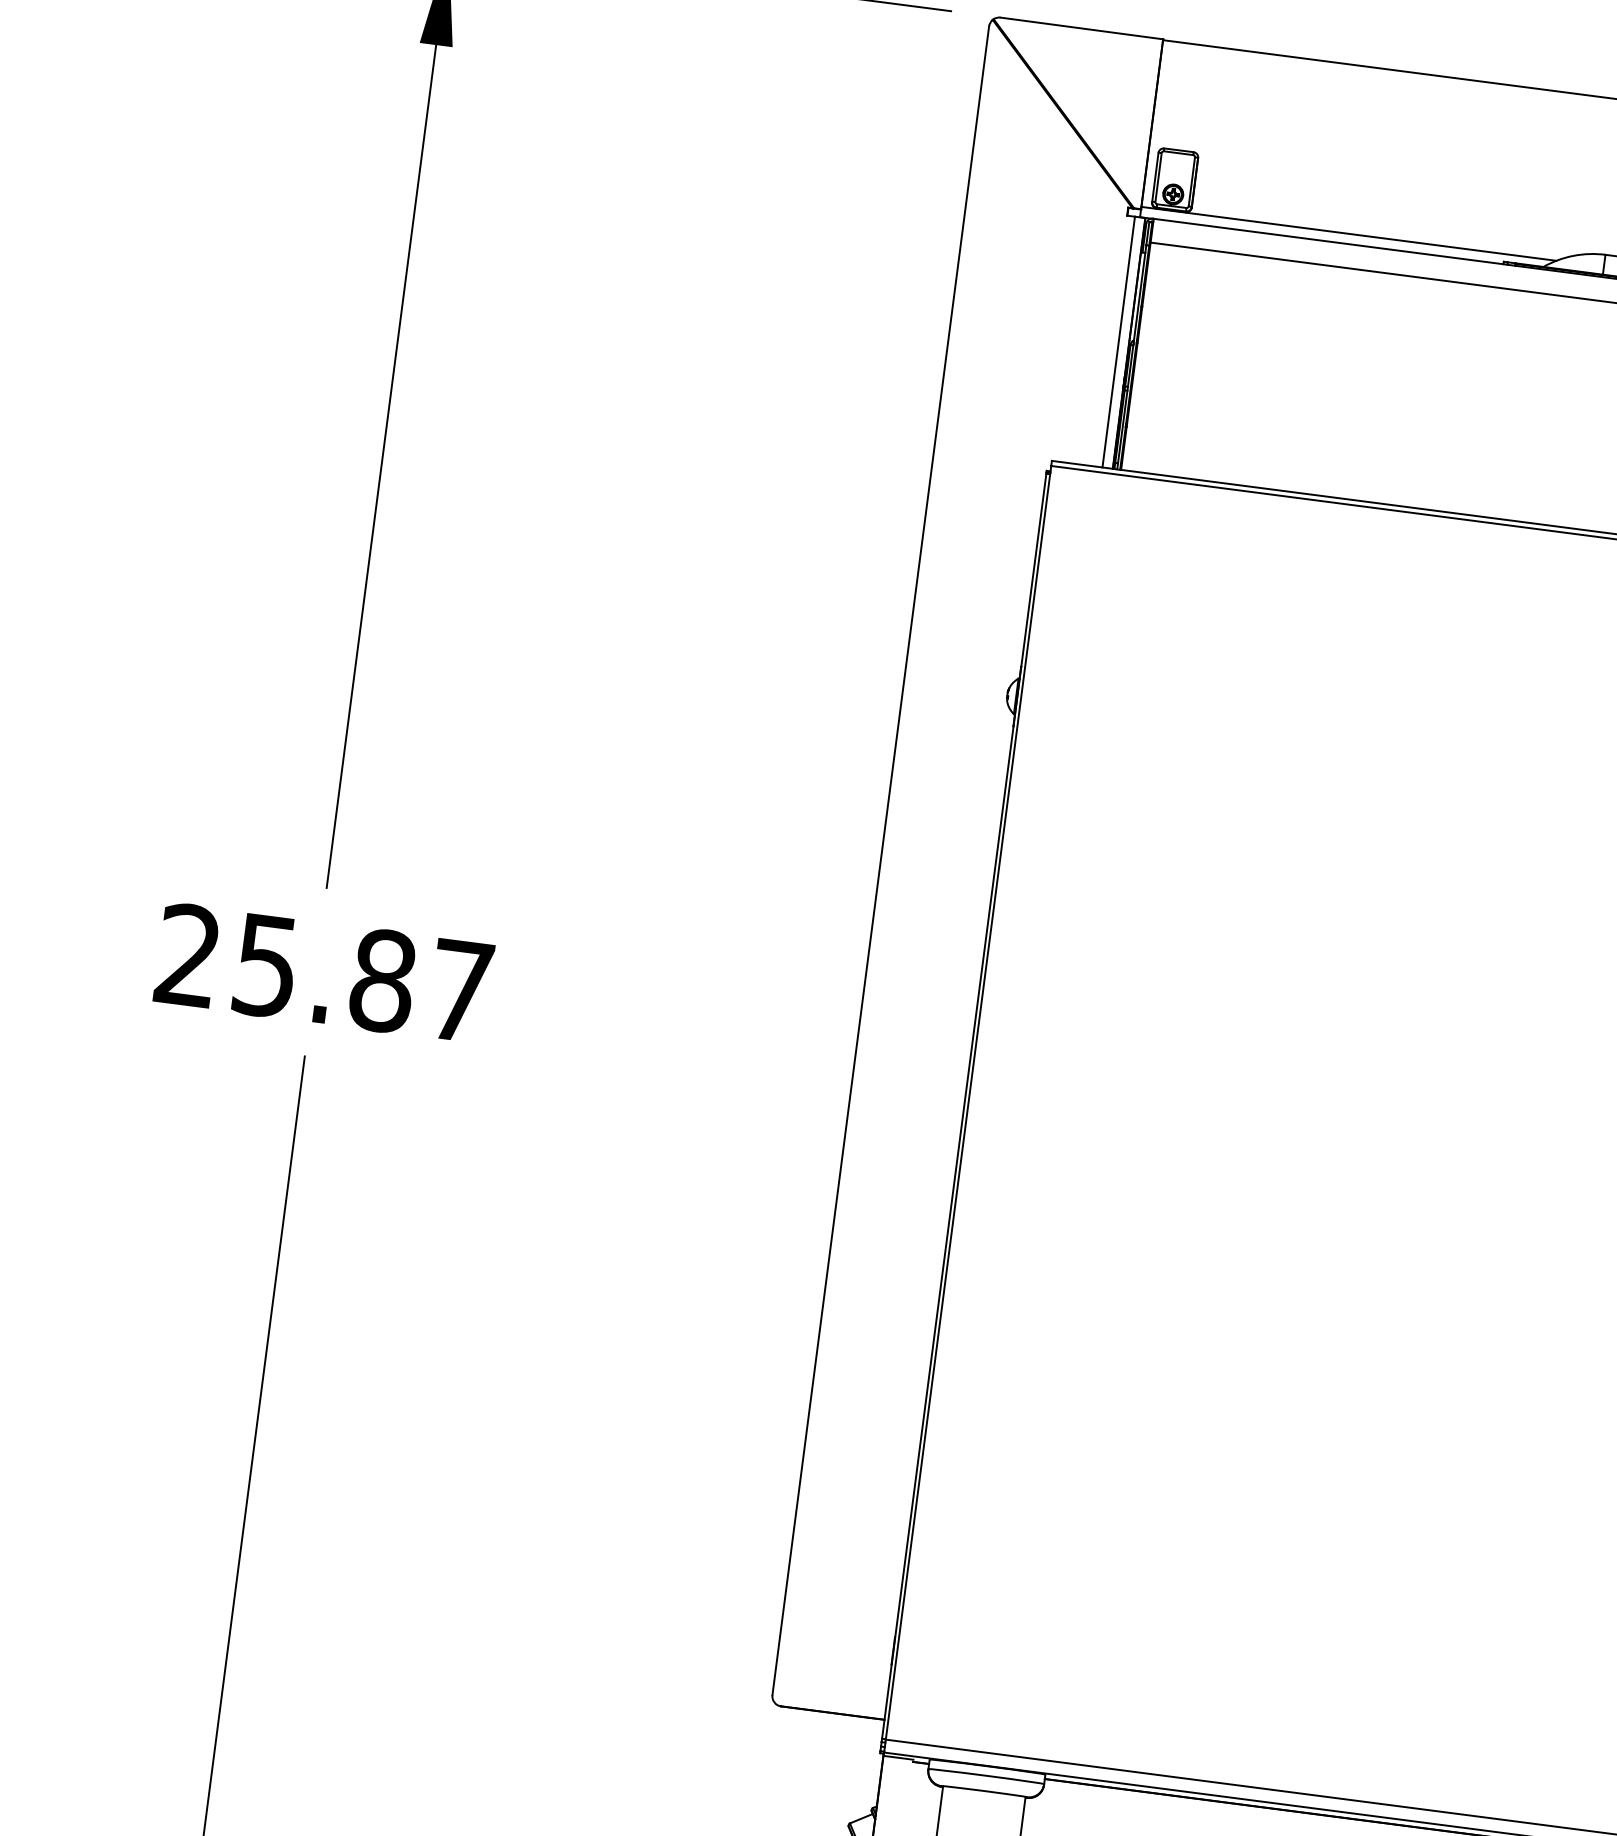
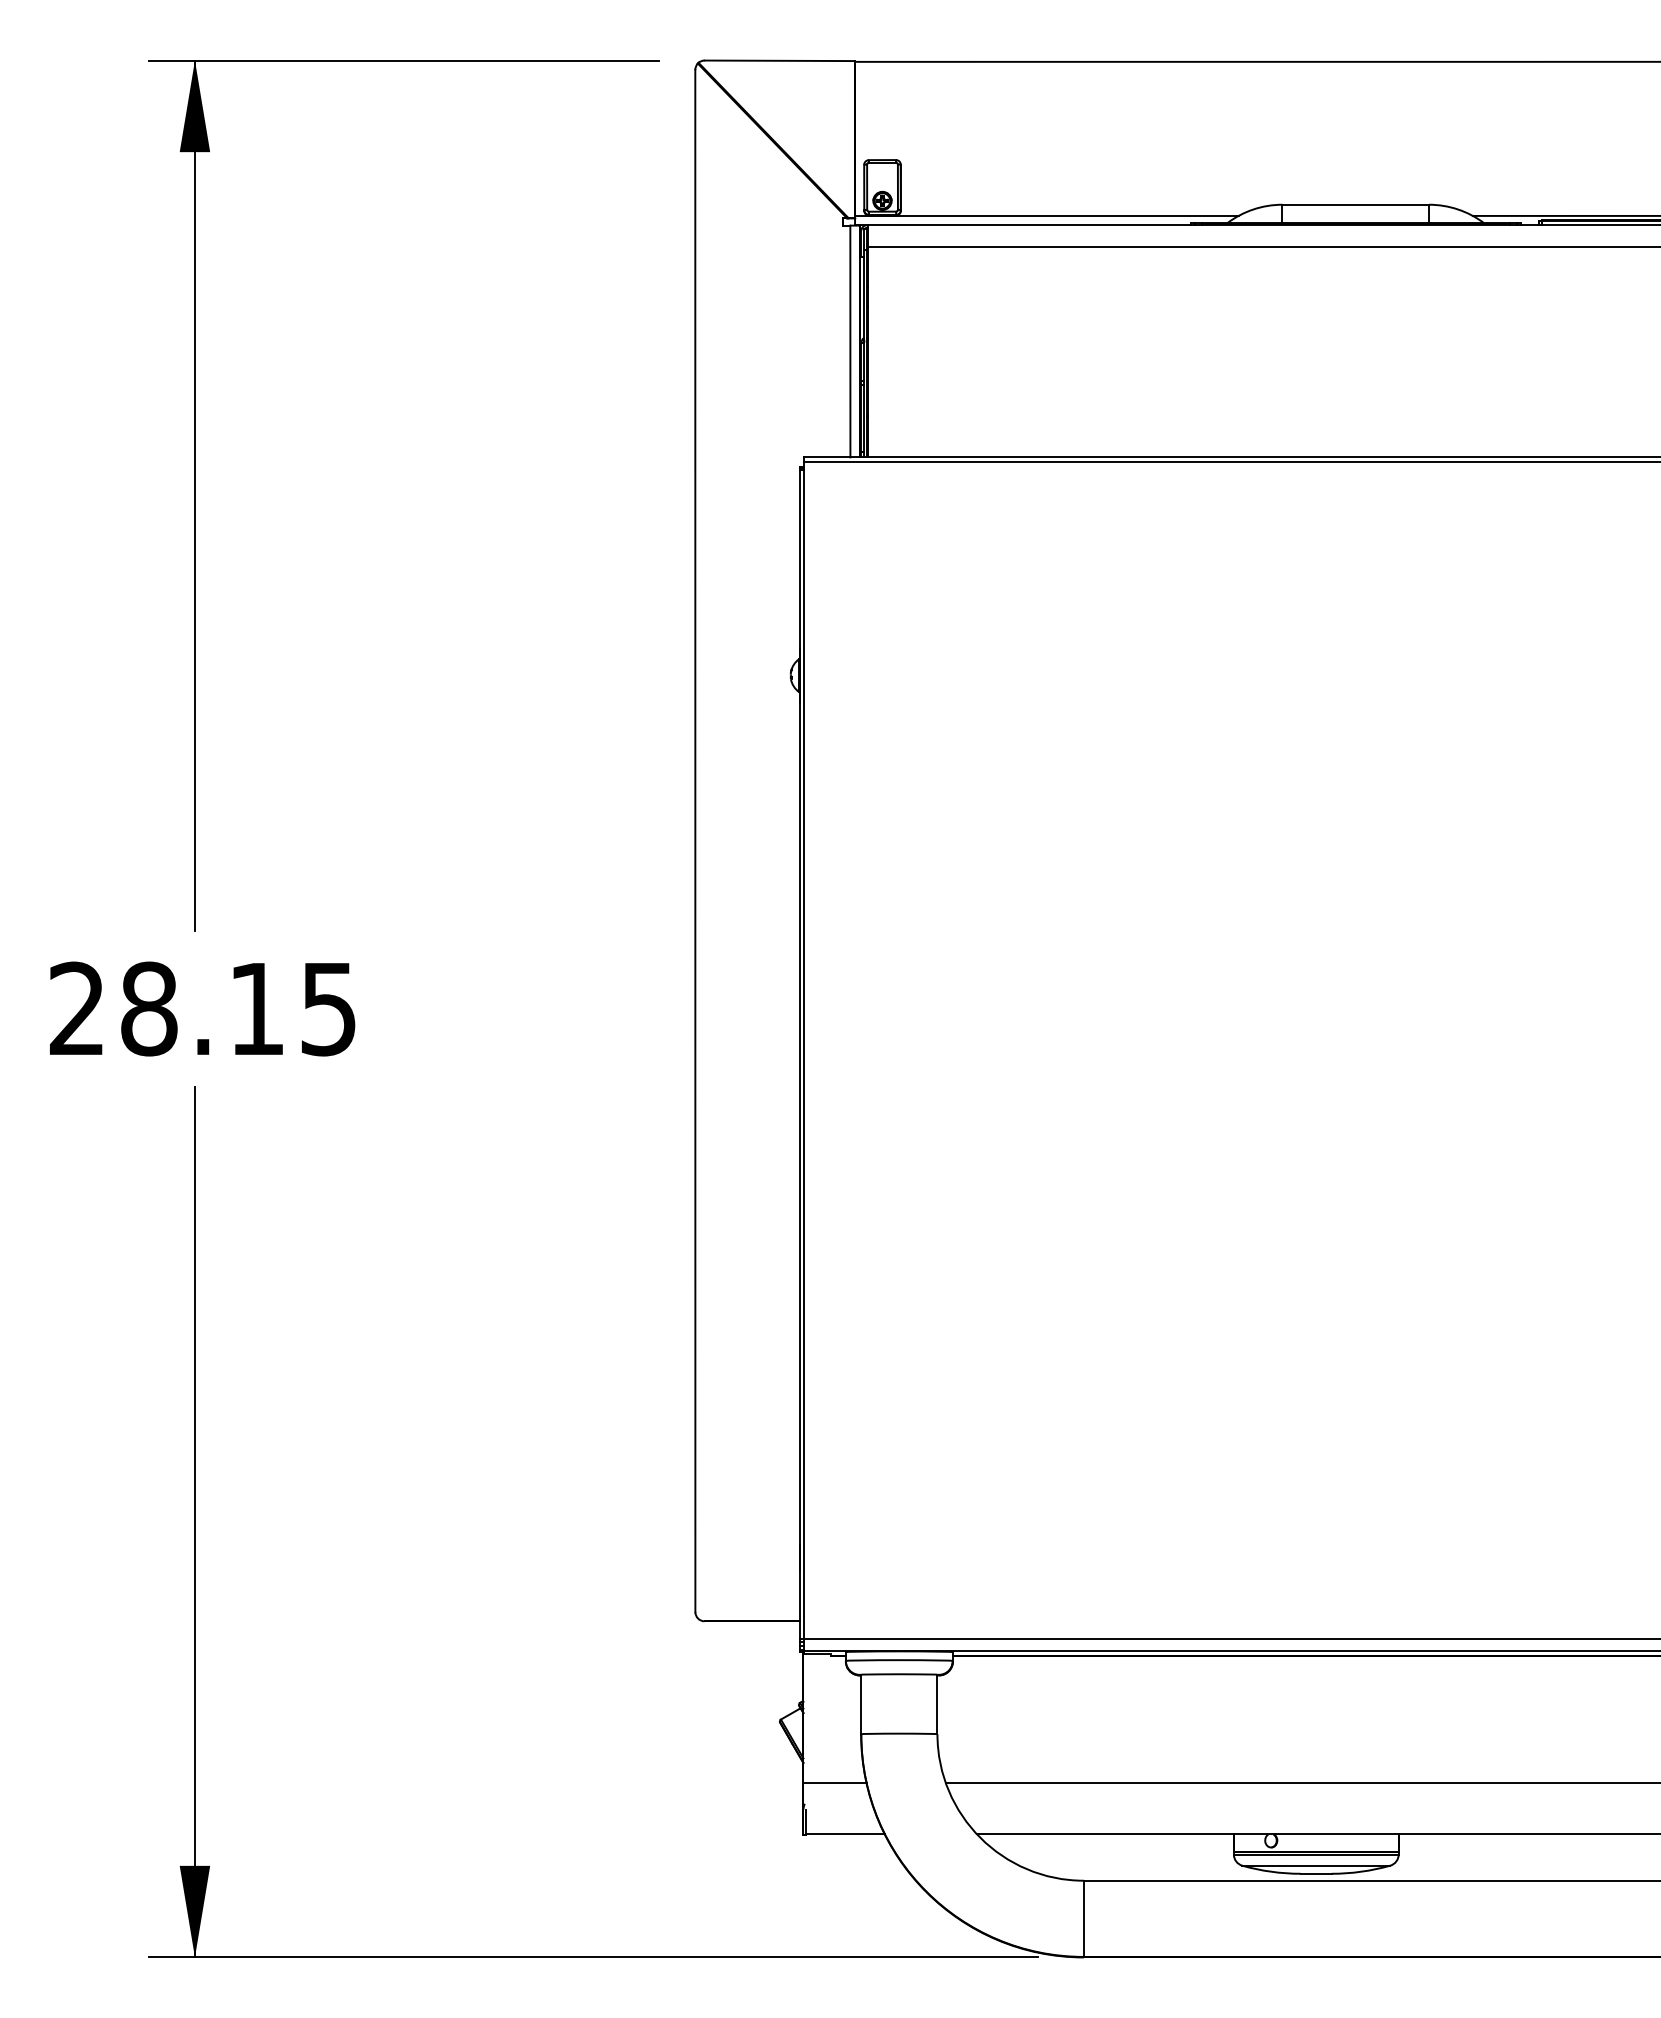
text: (362, 977) -> (238, 1008), 25.87 -> 28.15

